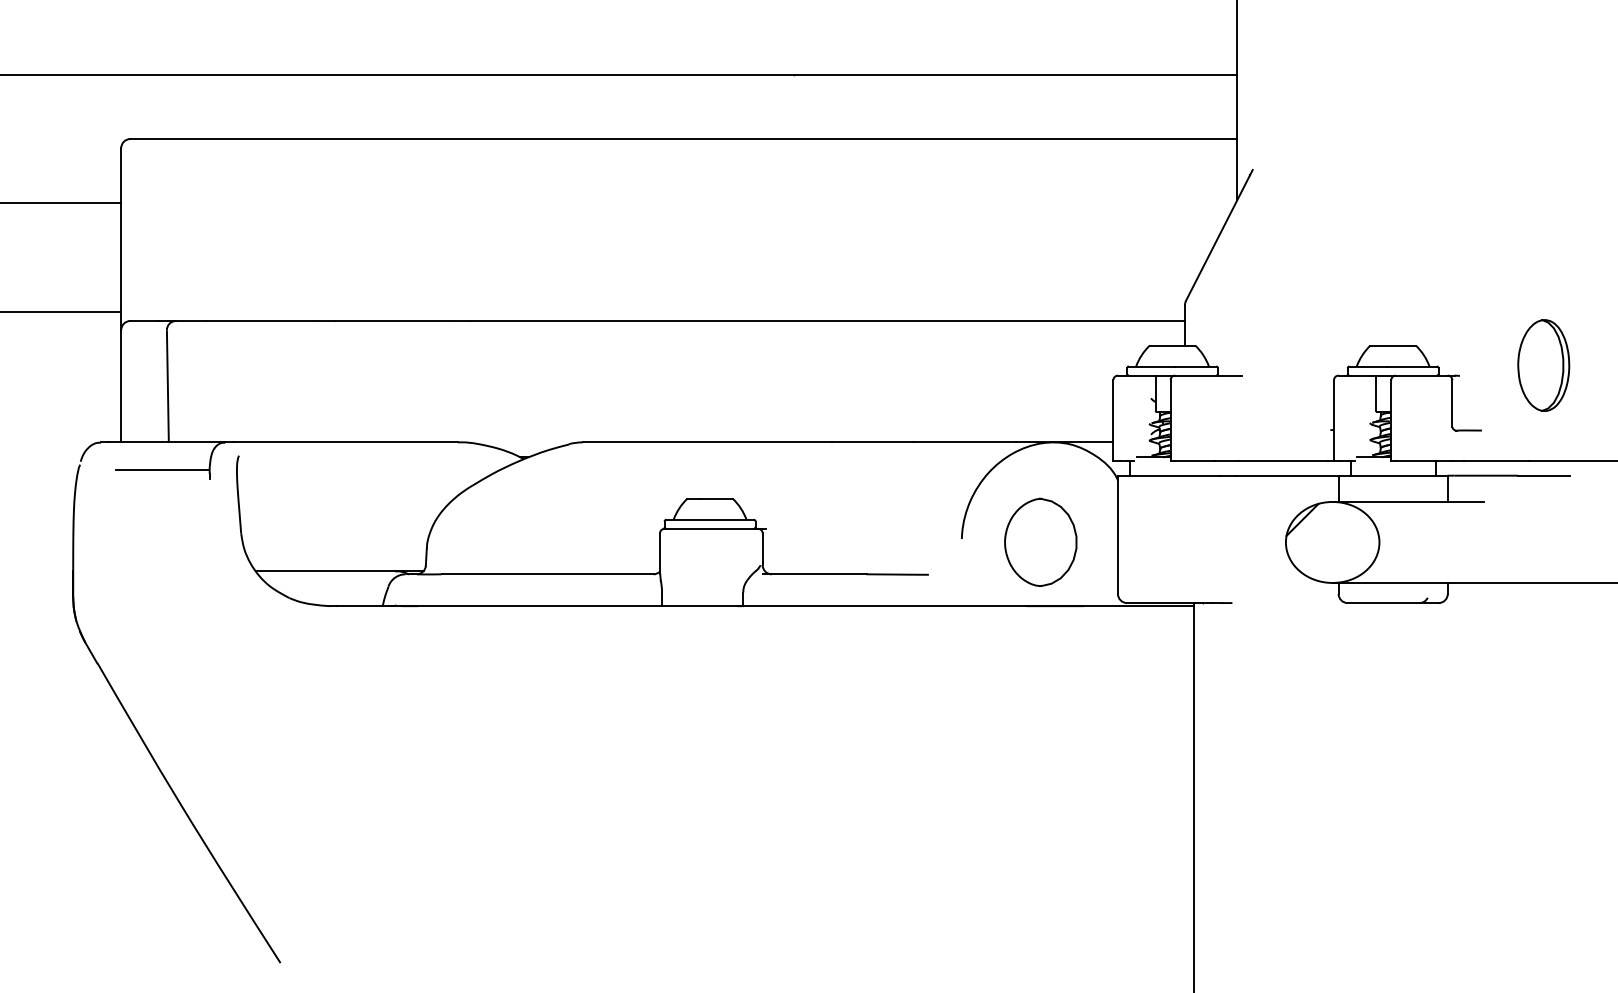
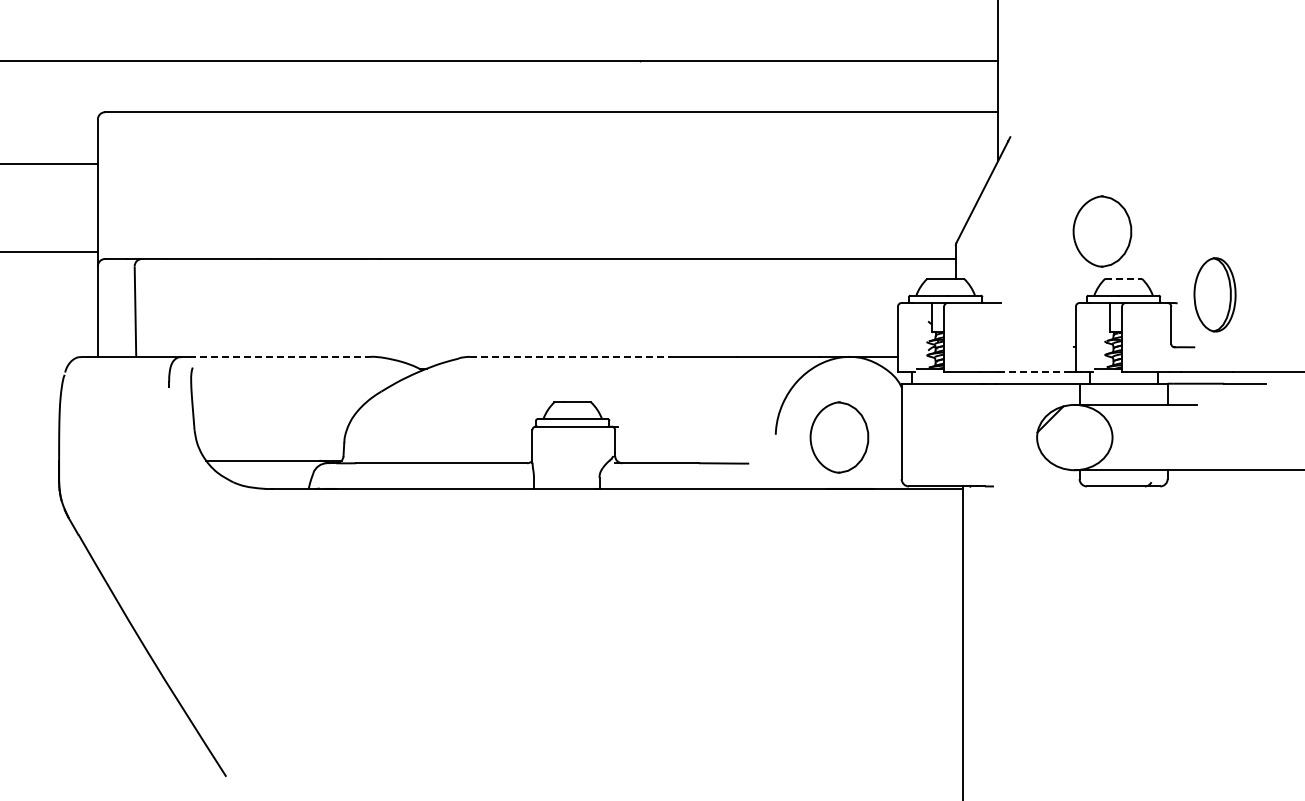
part: (1367, 286) -> (1102, 231), added
line: (1394, 345) -> (1124, 278), solid -> dashed
part: (1543, 365) -> (1214, 294), moved
line: (346, 441) -> (279, 356), solid -> dashed
line: (707, 441) -> (570, 356), solid -> dashed
line: (1282, 460) -> (1034, 371), solid -> dashed
line: (161, 469) -> (130, 378), removed

